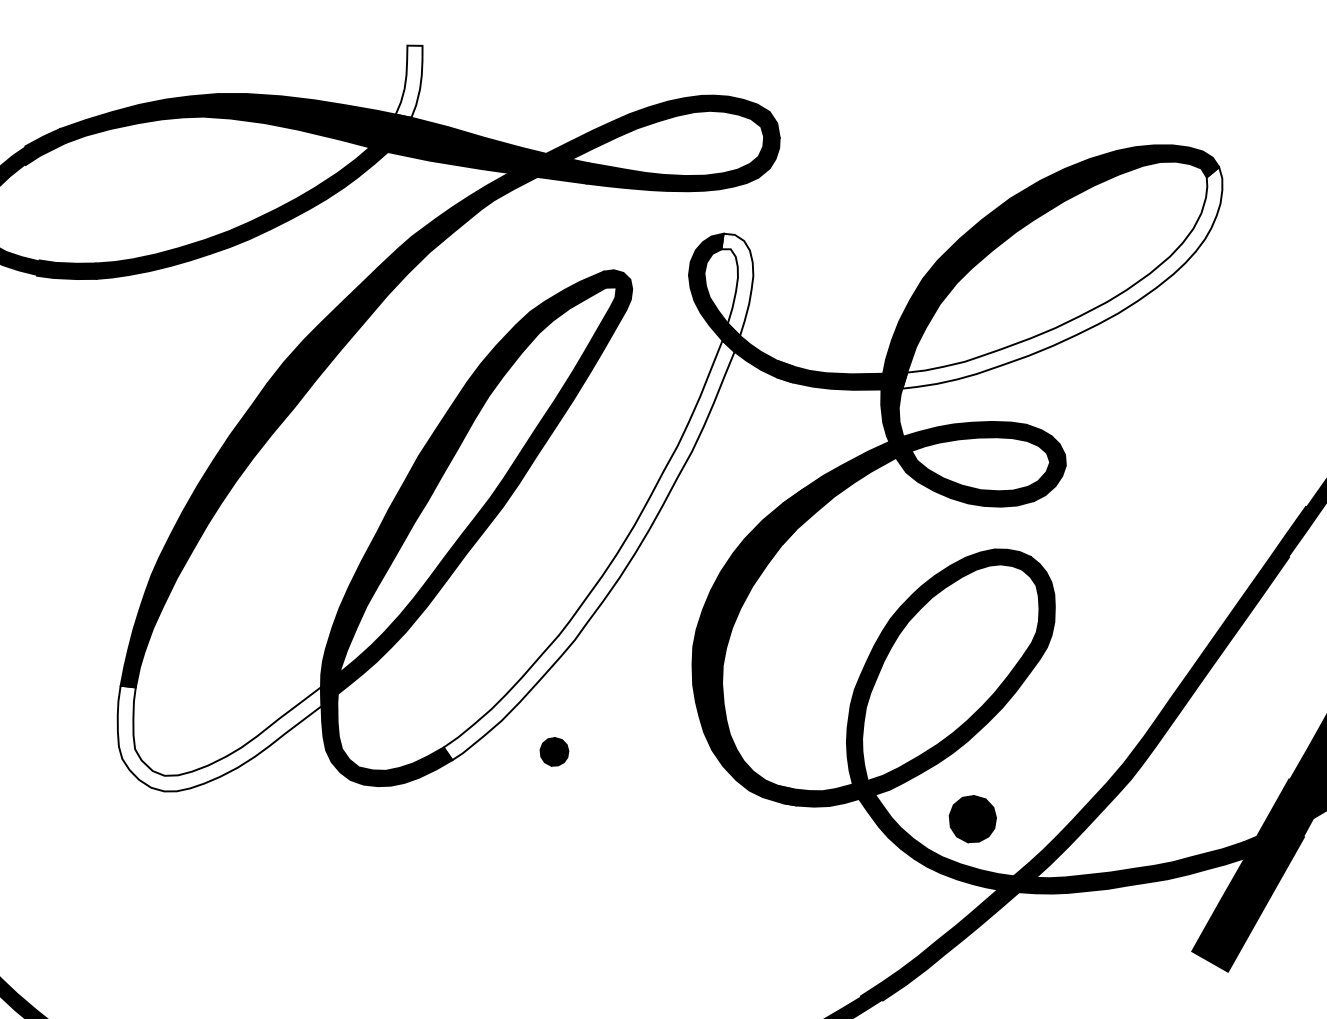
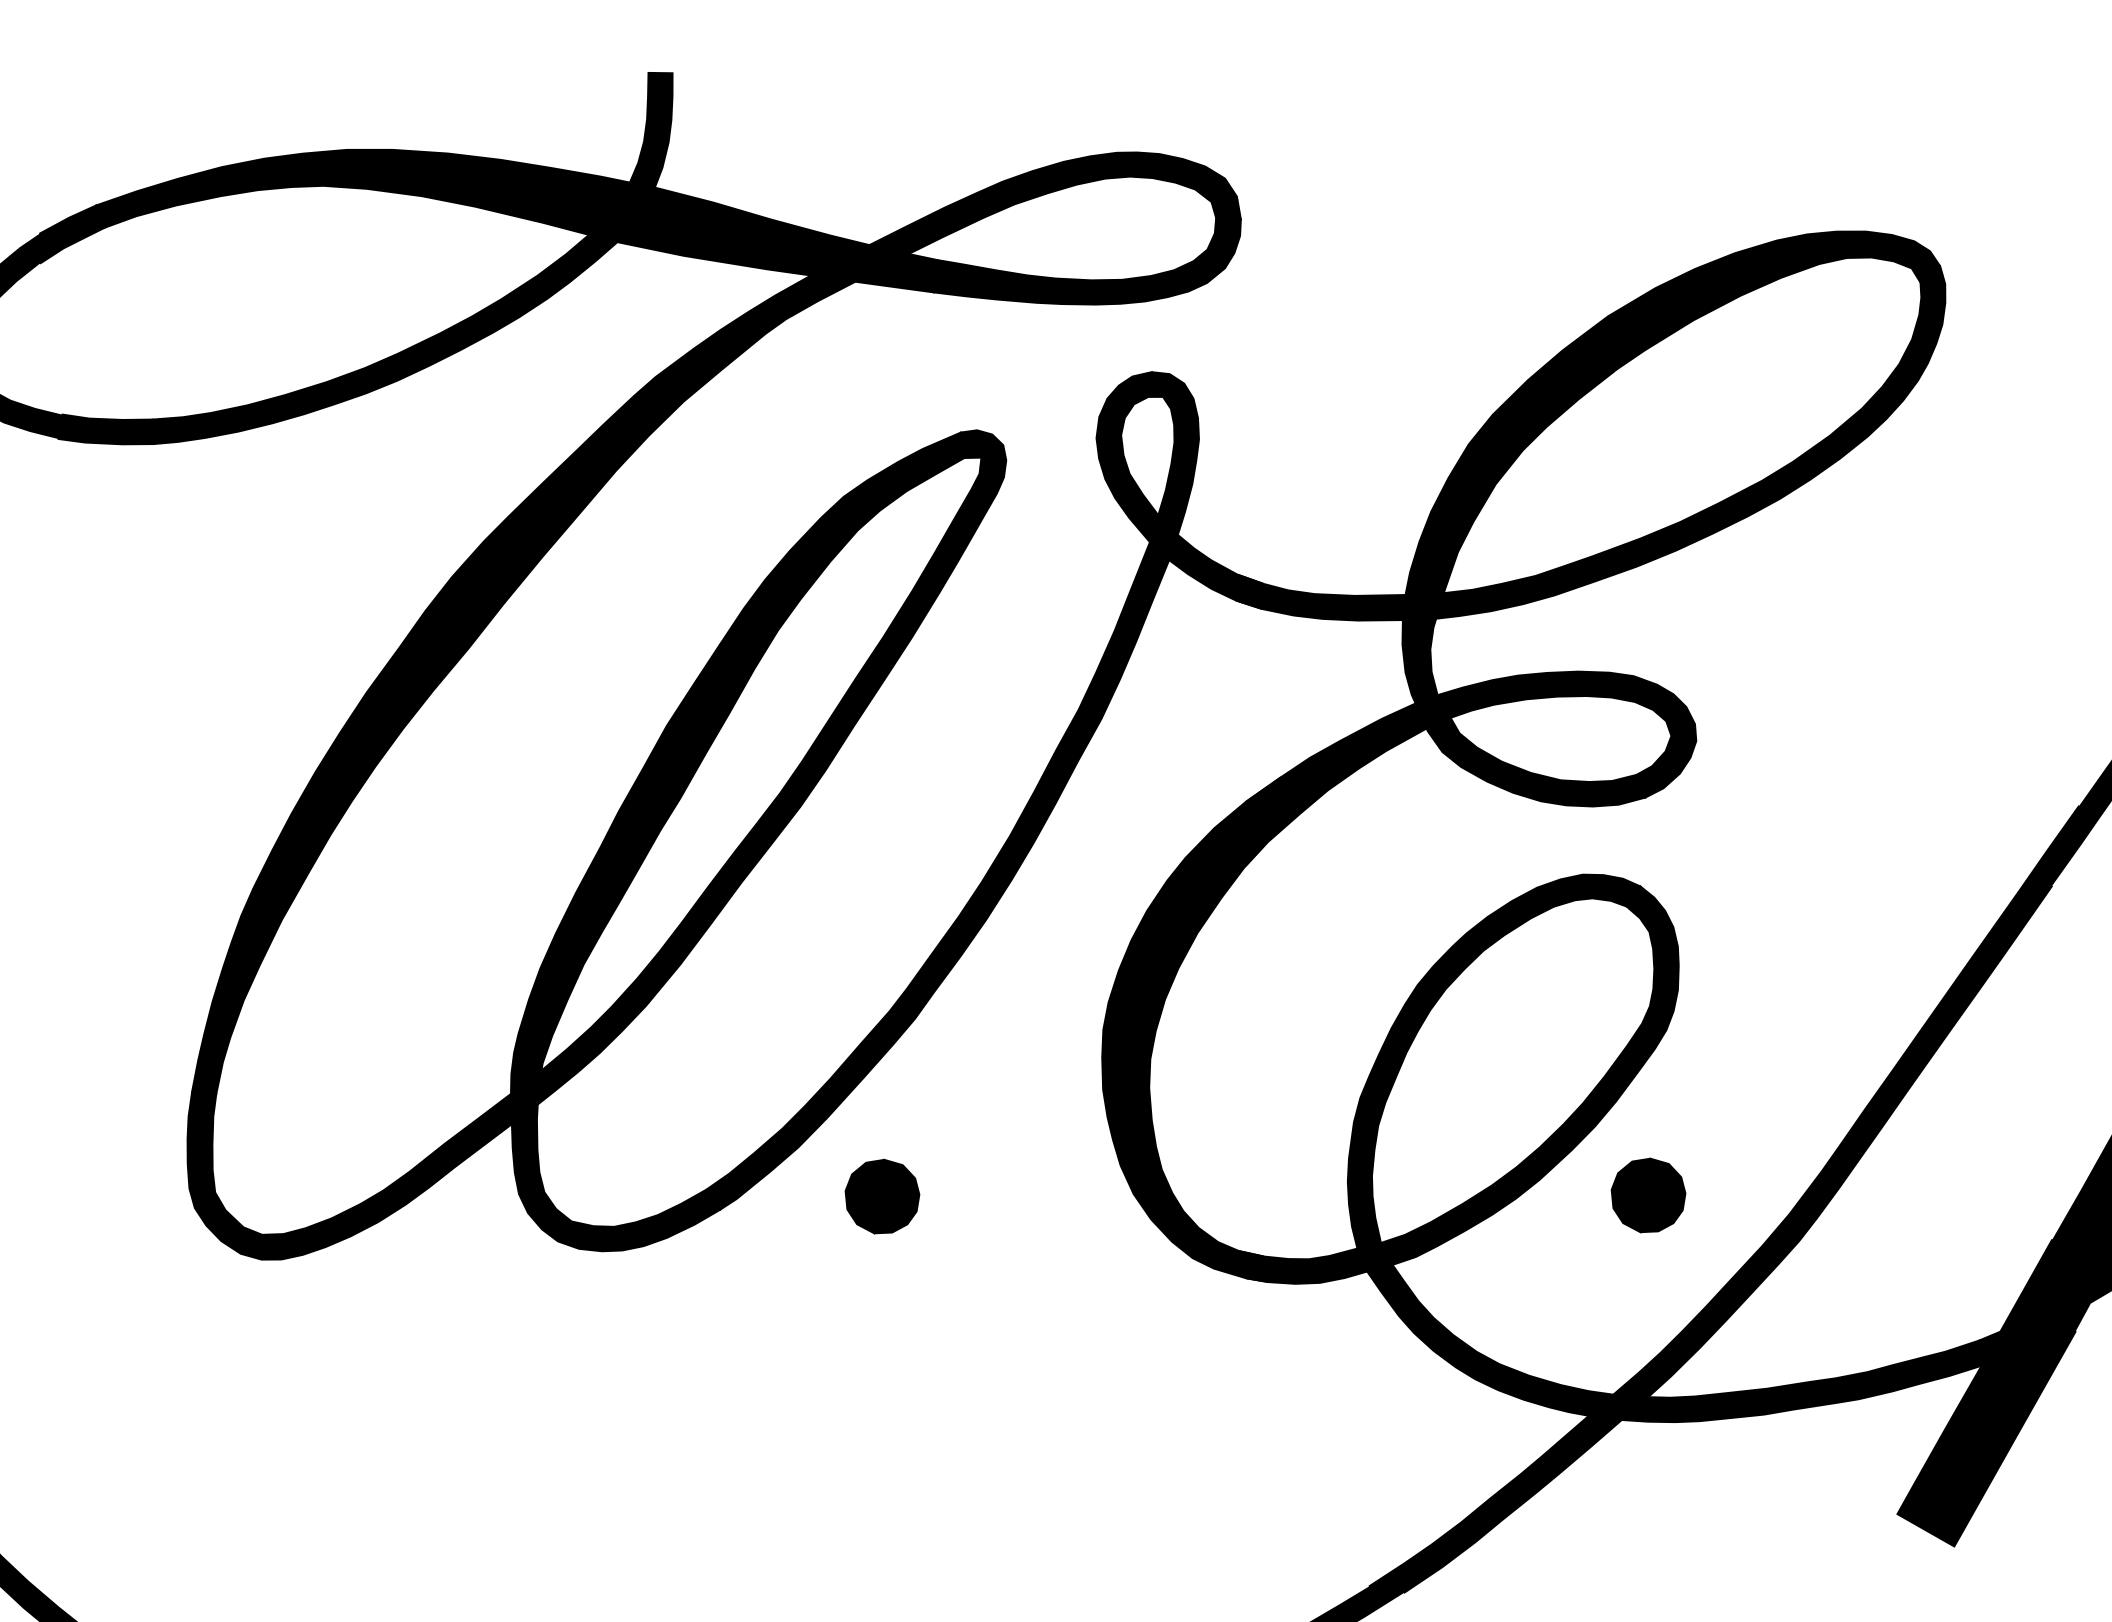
fill: (408, 81) -> (650, 129), added
fill: (1062, 277) -> (1690, 441), added
fill: (737, 284) -> (1173, 452), added
fill: (588, 550) -> (936, 876), added
fill: (219, 738) -> (349, 1175), added
part: (554, 751) -> (882, 1196), size x1.67
part: (972, 819) -> (1647, 1196), moved

